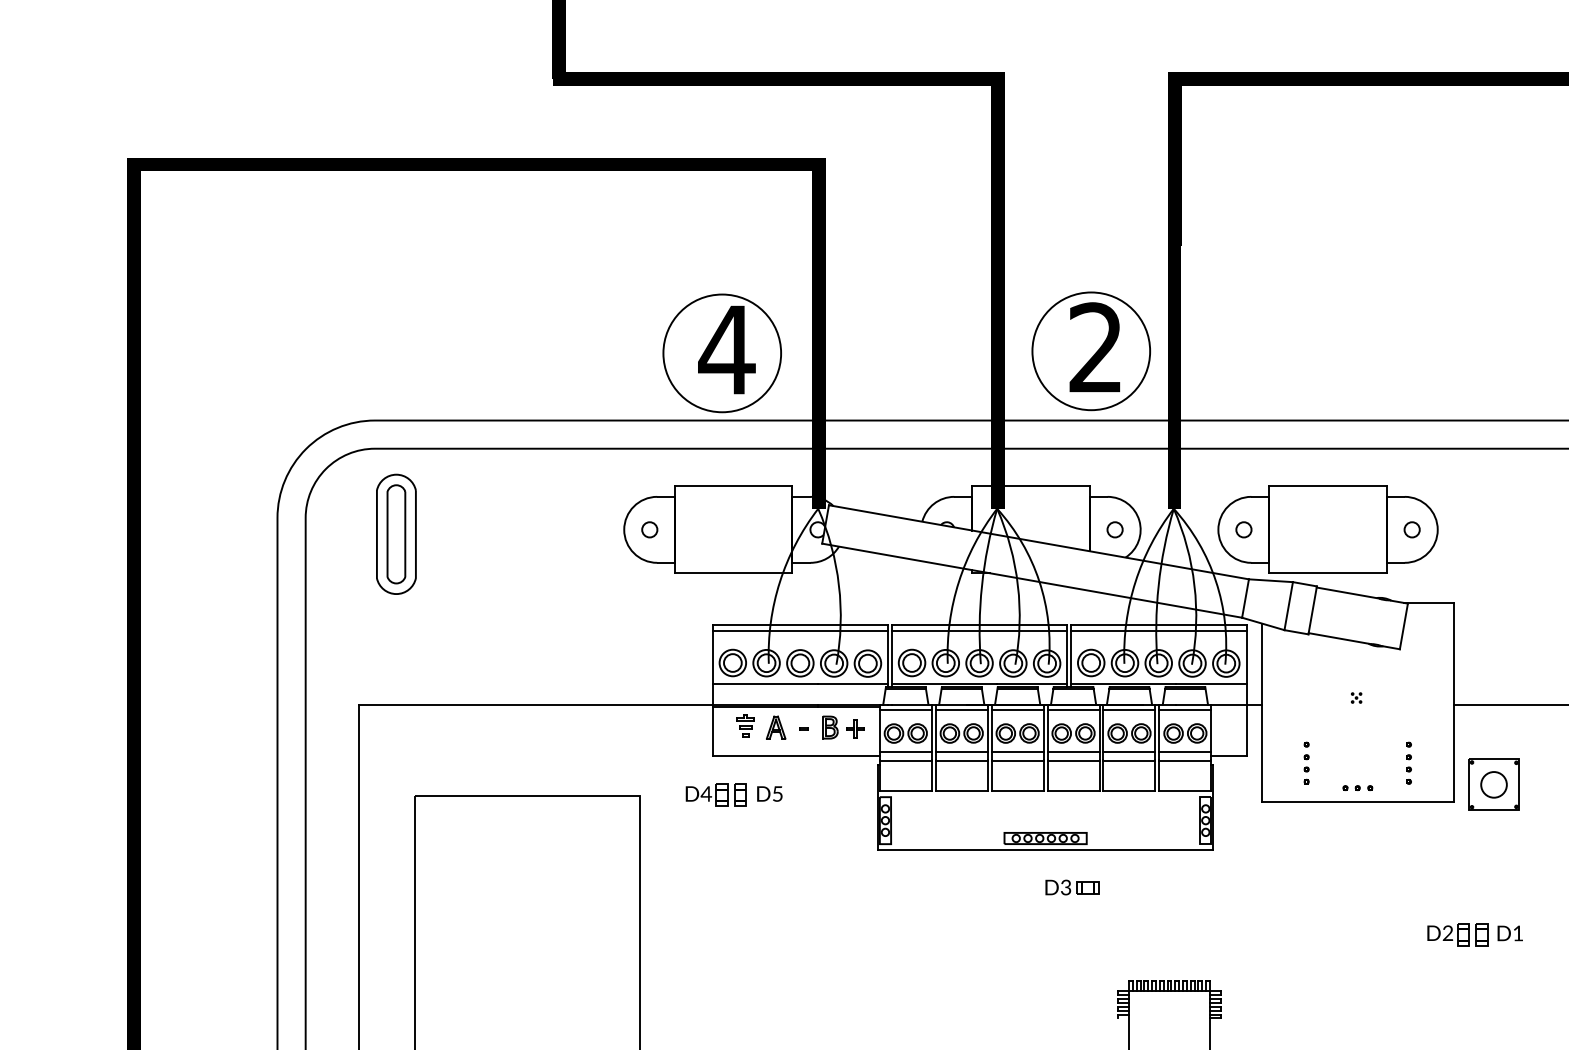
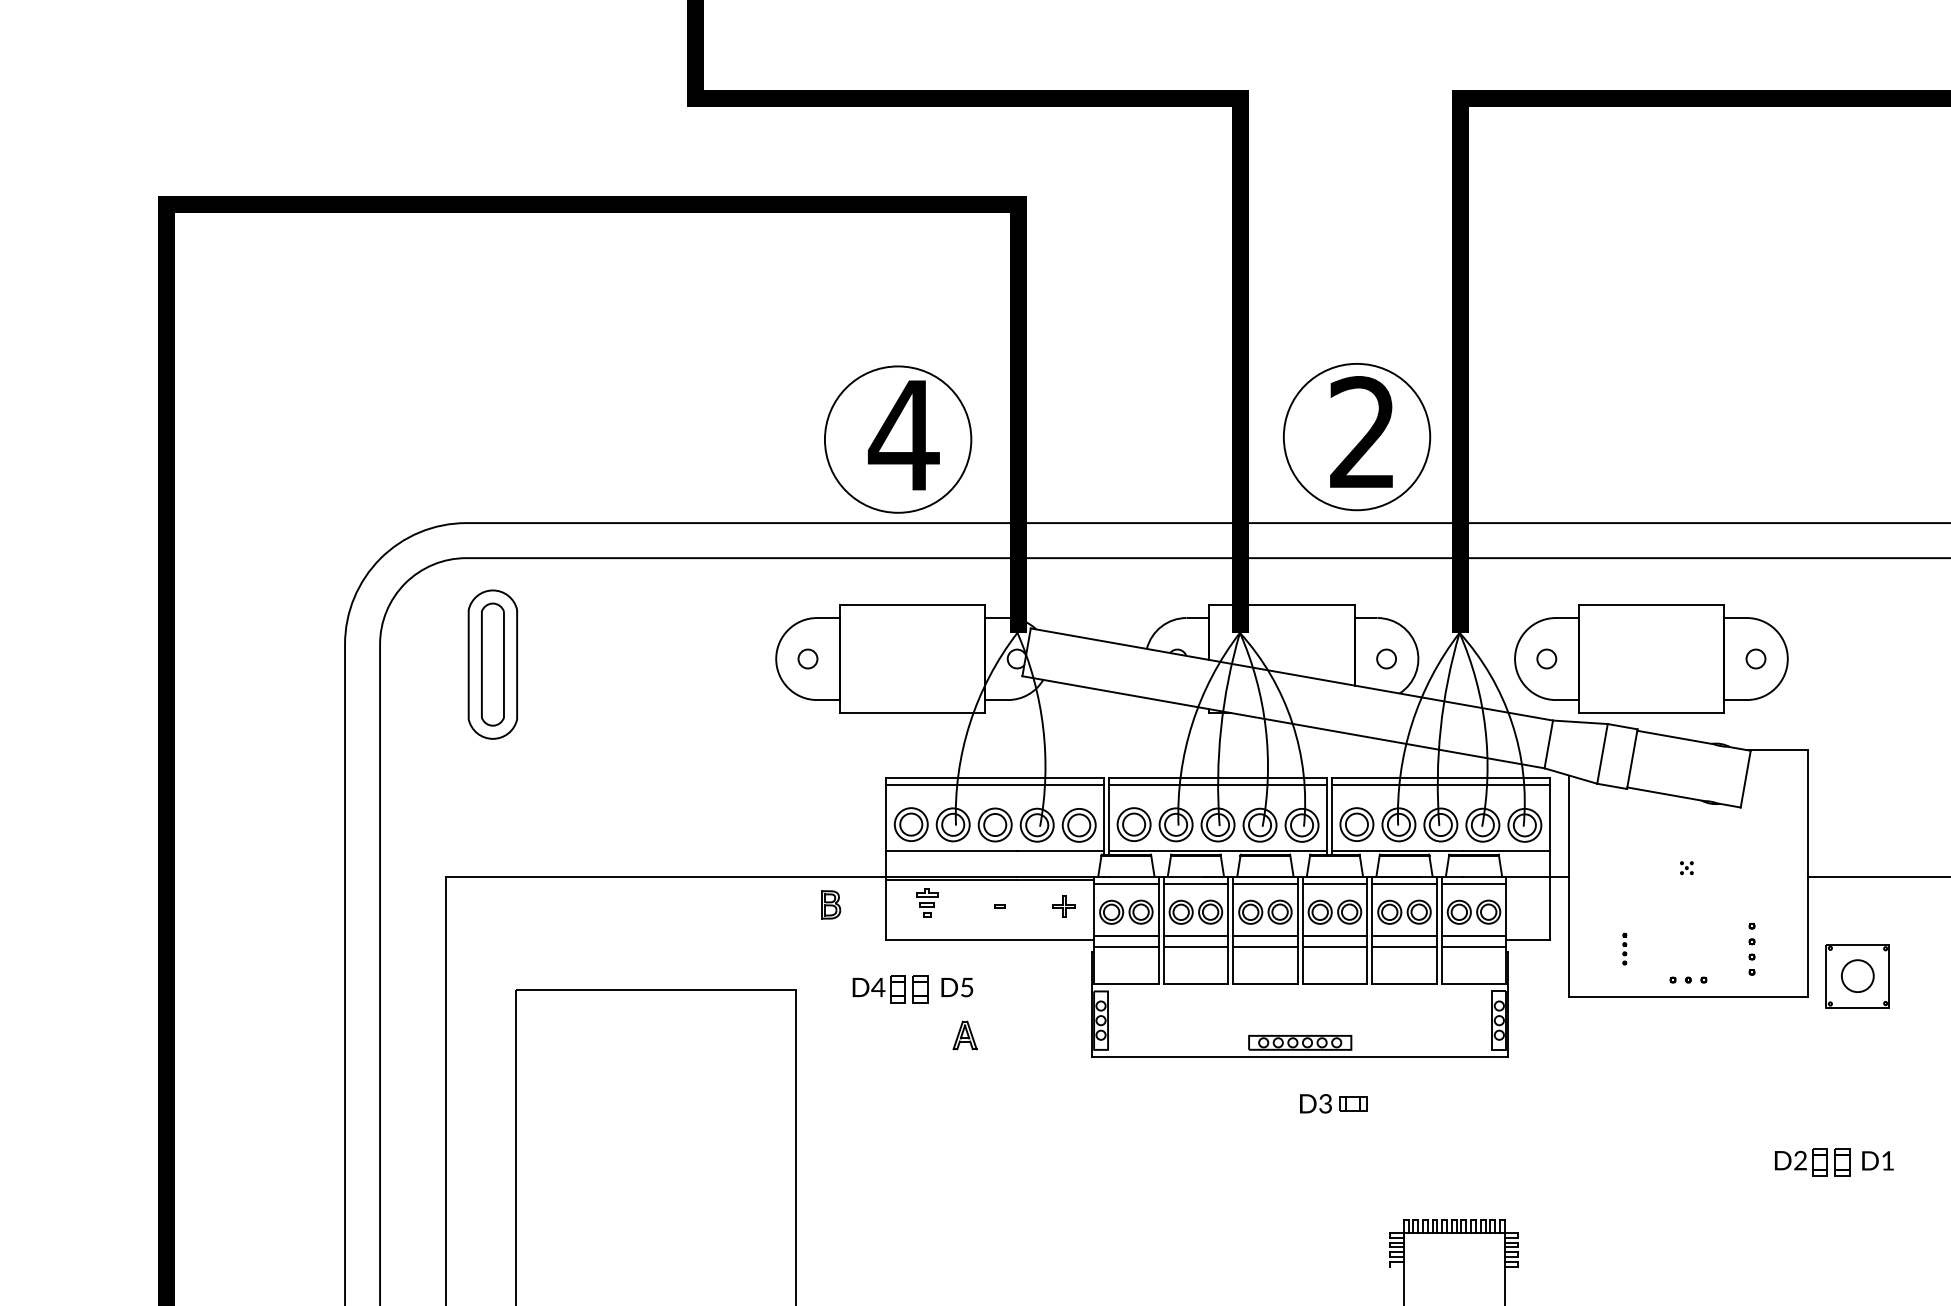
part: (776, 727) -> (965, 1035), moved
part: (830, 727) -> (831, 904), moved
part: (1306, 762) -> (1624, 948), size x0.6

